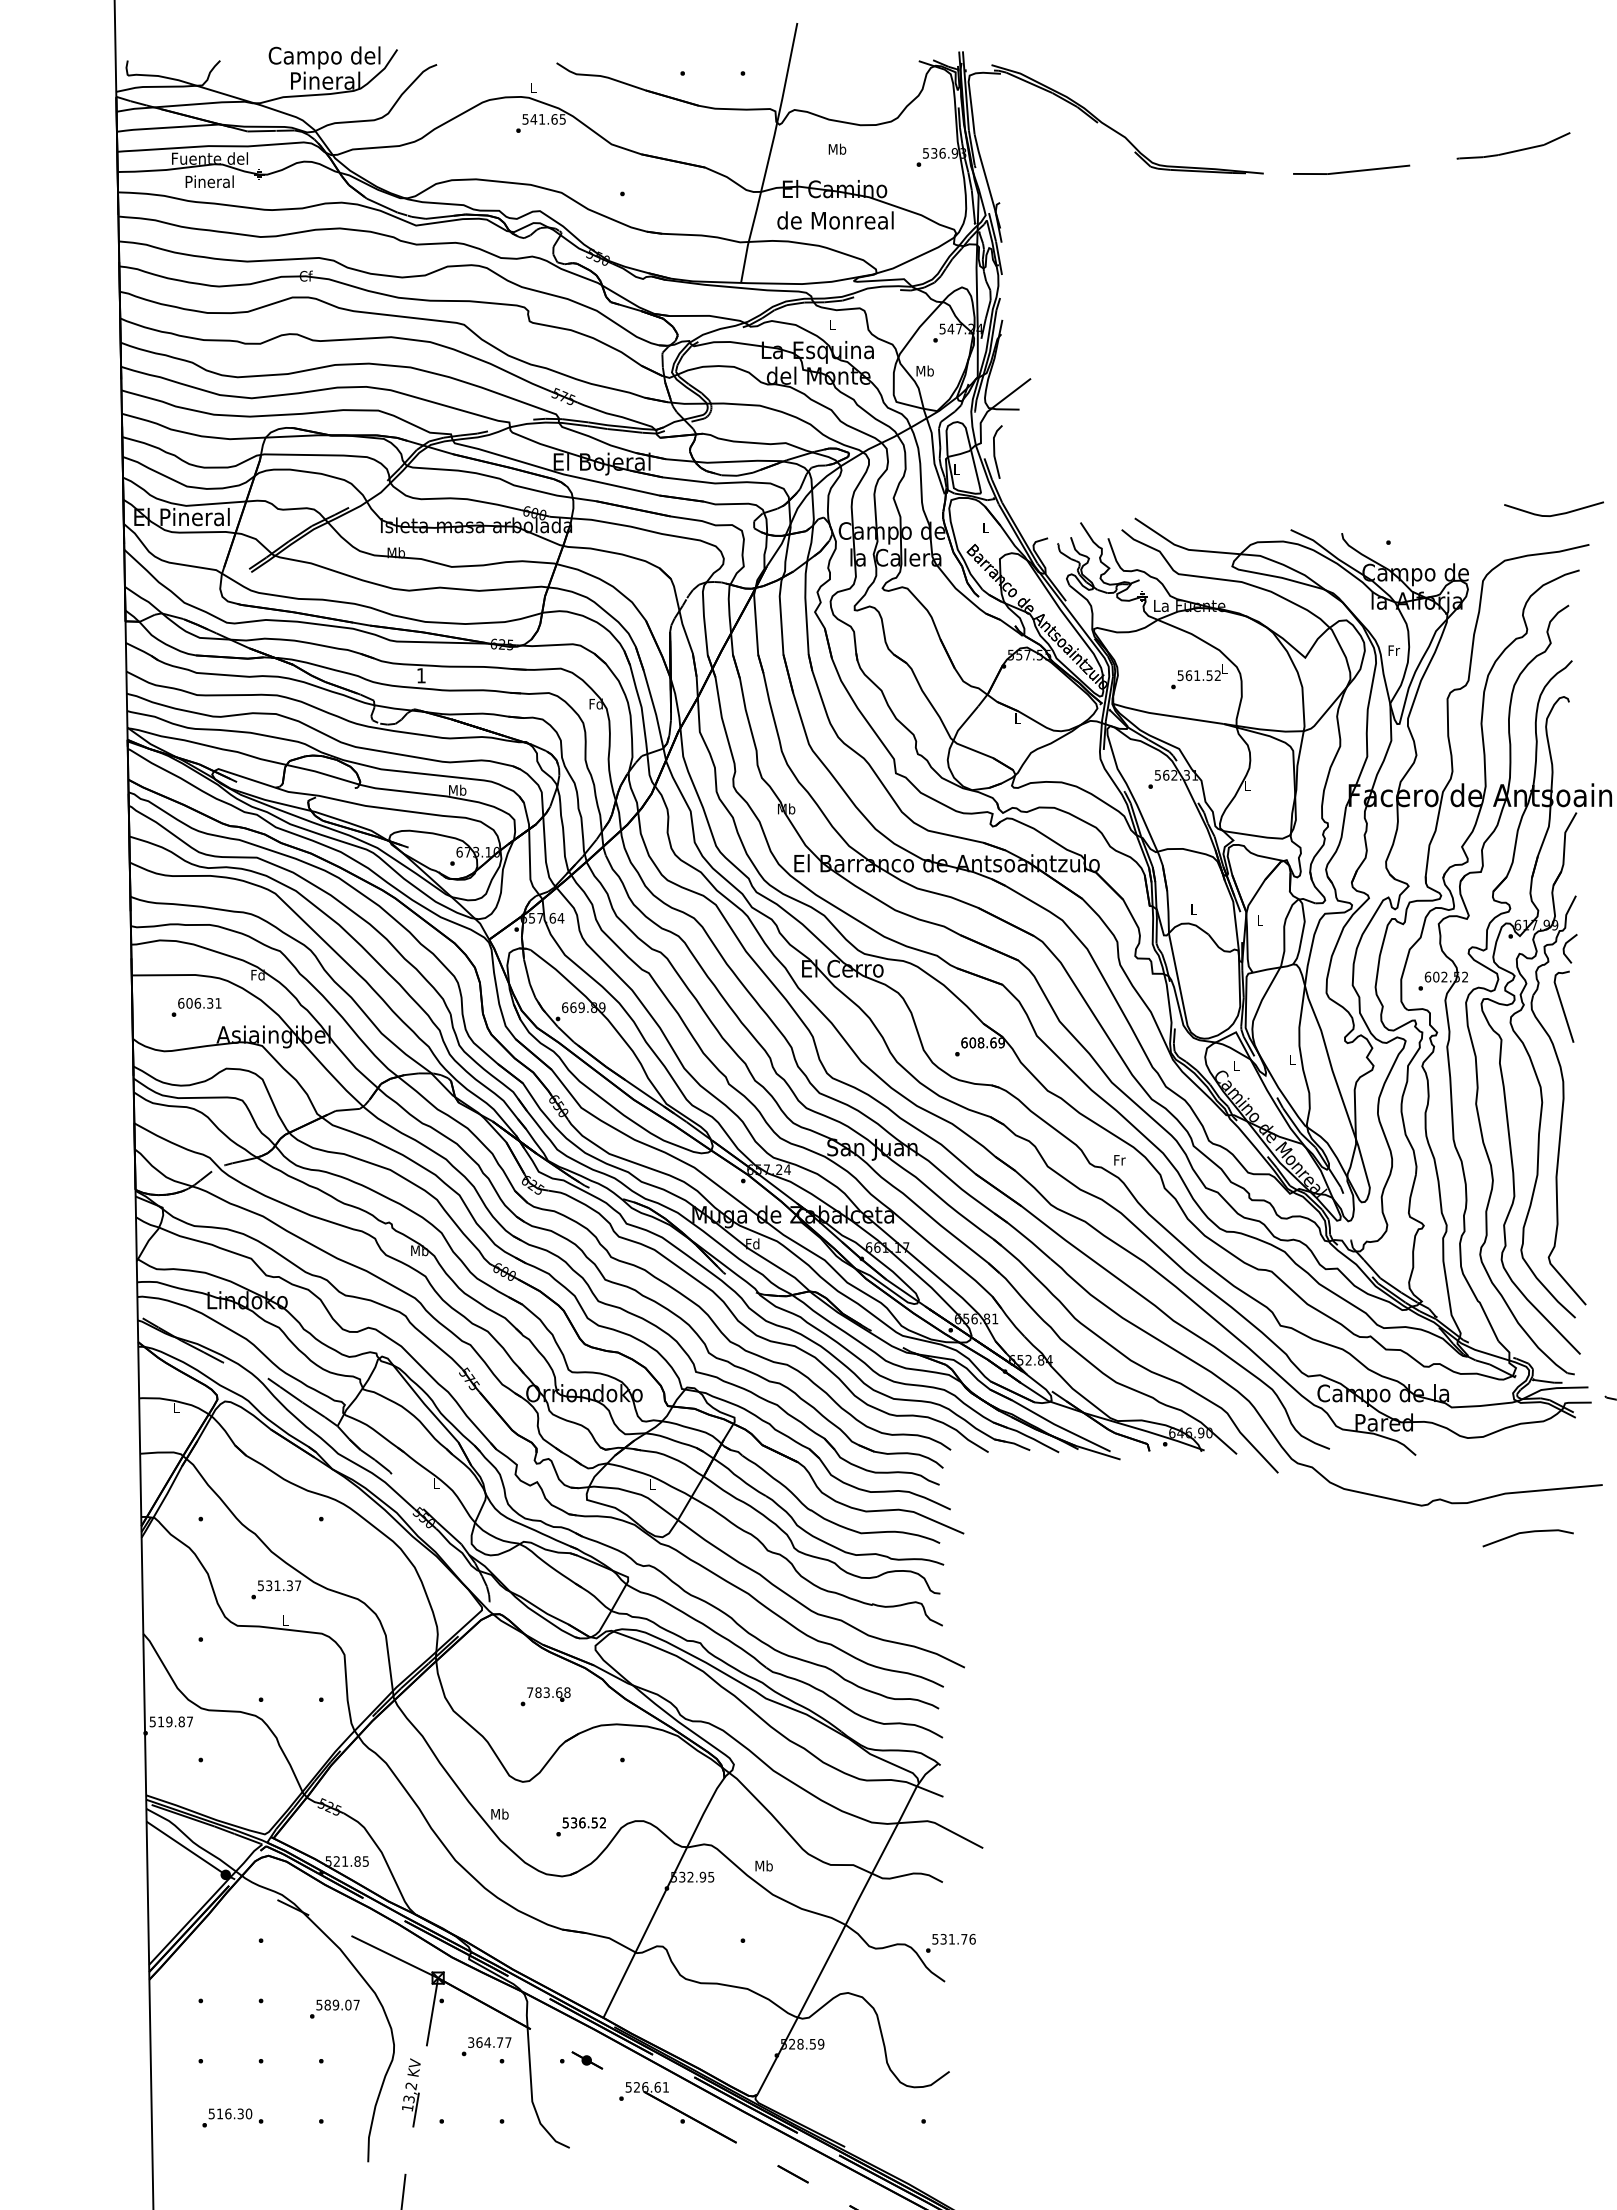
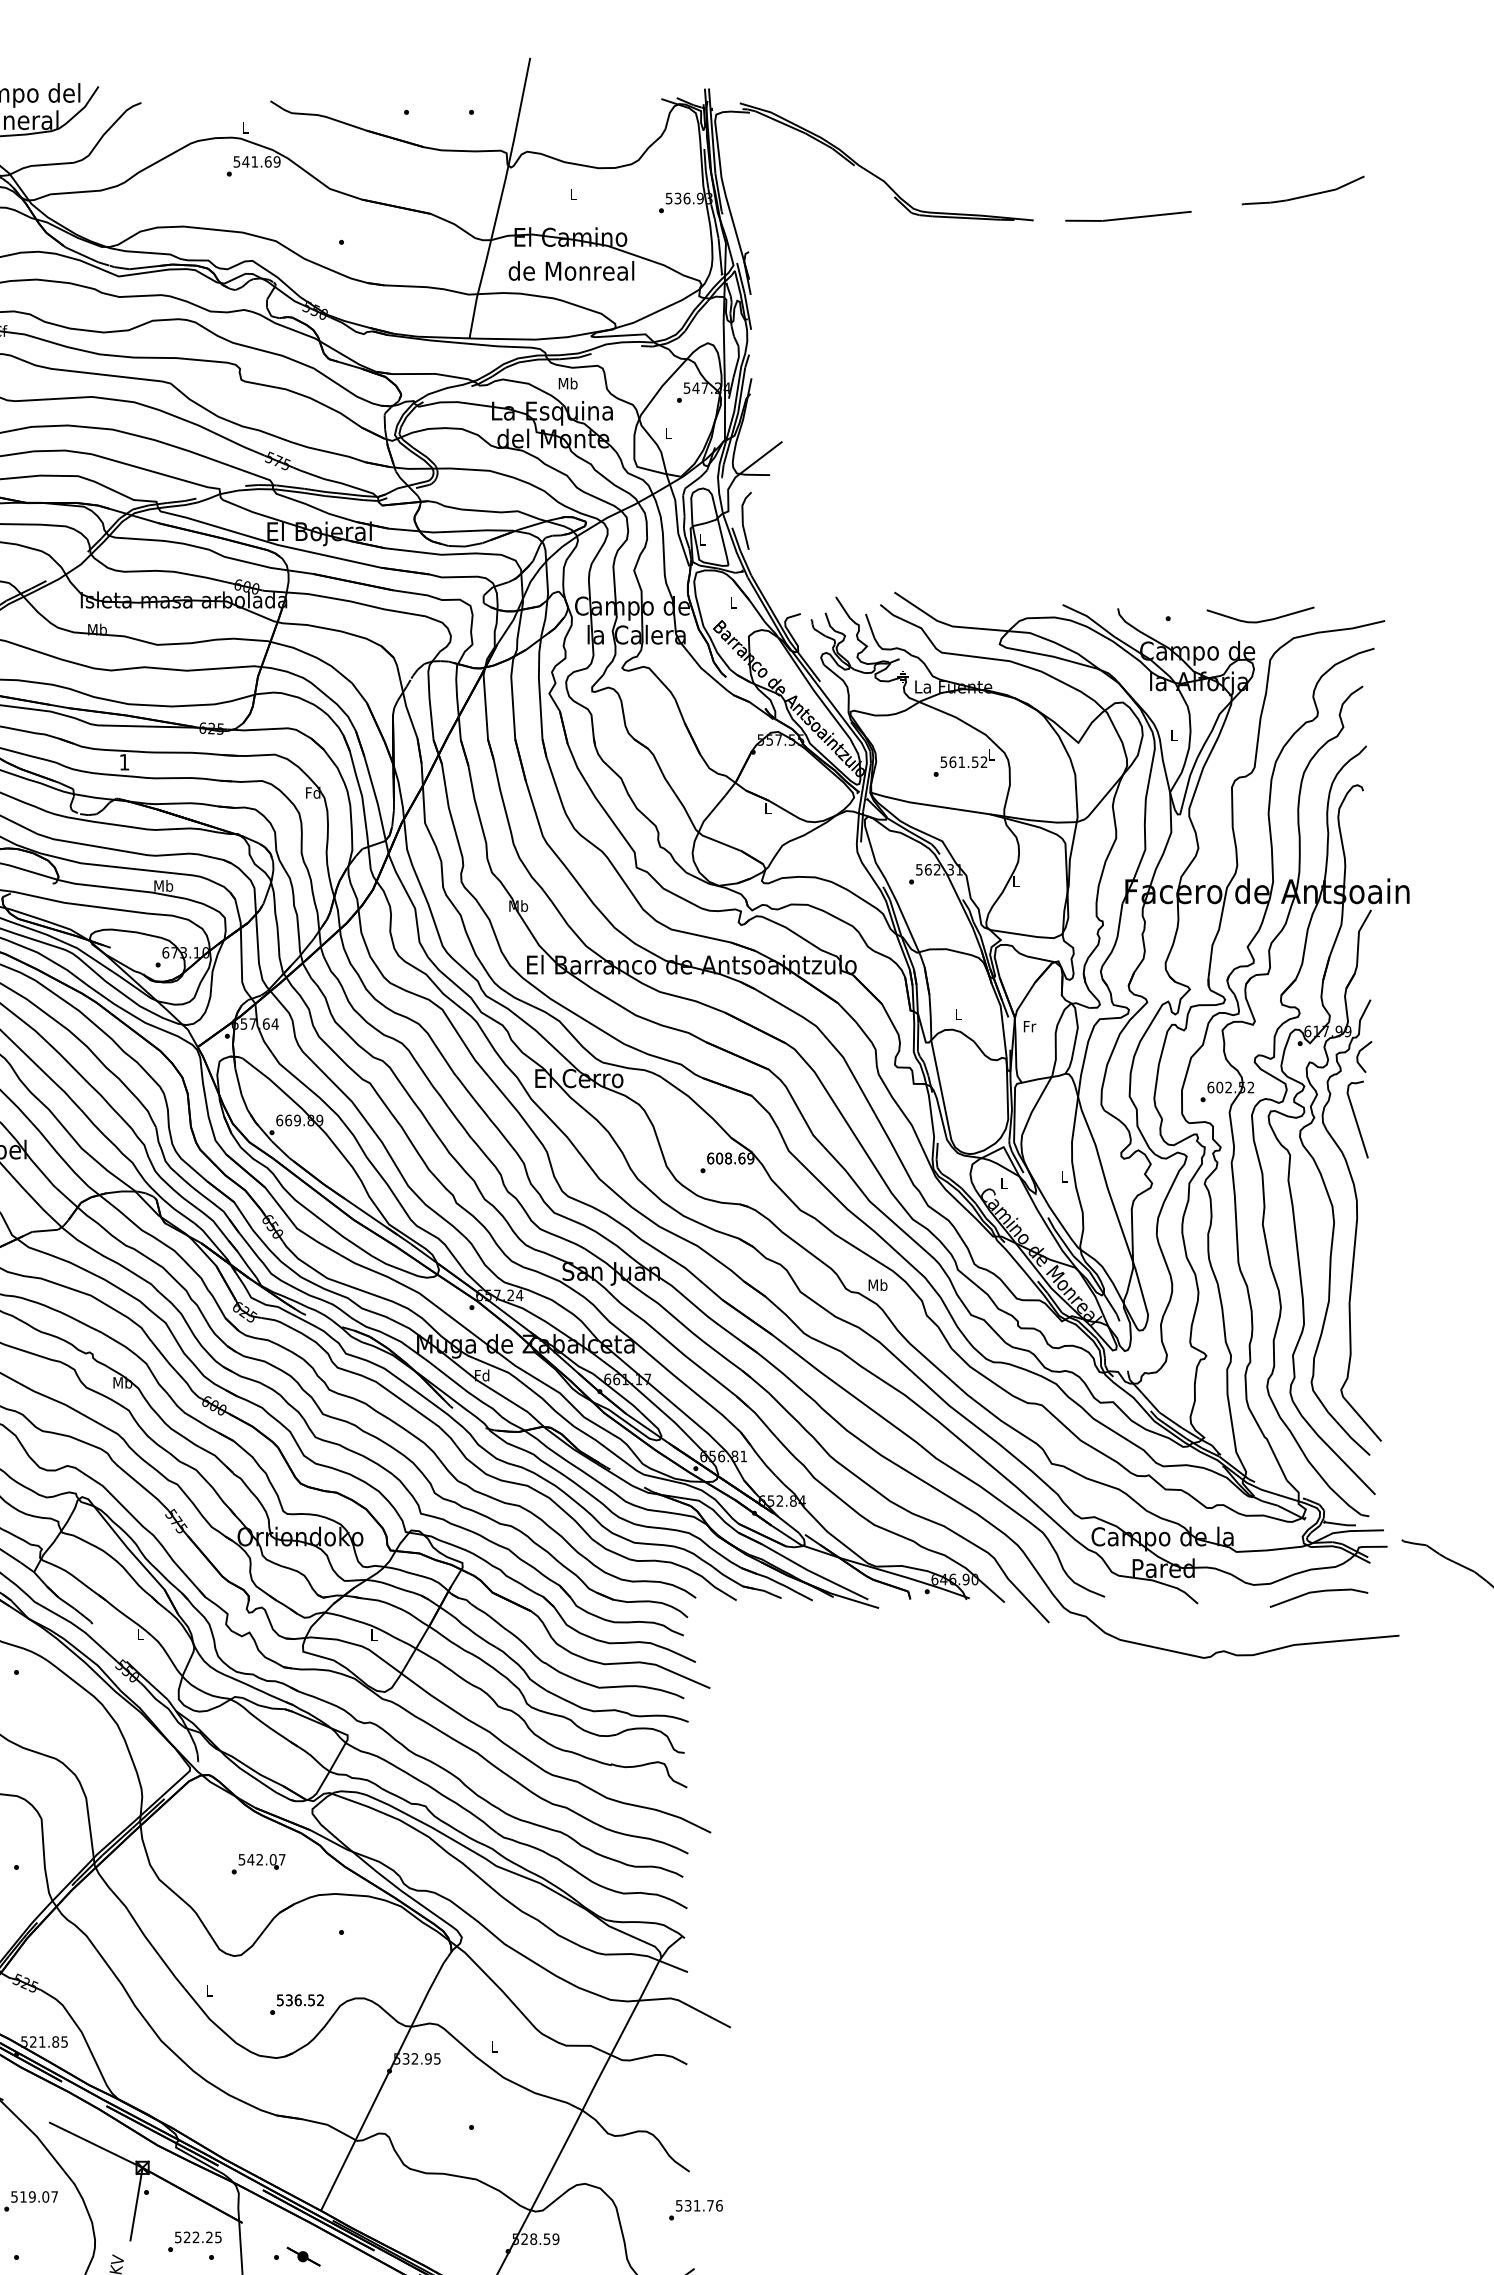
text: (562, 119) -> (276, 162), 541.65 -> 541.69
text: (837, 148) -> (573, 193), Mb -> L
text: (832, 324) -> (568, 383), L -> Mb
text: (924, 370) -> (667, 432), Mb -> L
curve: (1553, 514) -> (1259, 620), moved
text: (1394, 650) -> (1174, 735), Fr -> L
text: (1260, 920) -> (1030, 1026), L -> Fr
text: (1119, 1159) -> (877, 1284), Fr -> Mb
line: (1527, 1533) -> (1318, 1593), moved
text: (548, 1692) -> (261, 1859), 783.68 -> 542.07
text: (499, 1813) -> (208, 1990), Mb -> L
text: (763, 1865) -> (493, 2046), Mb -> L
text: (950, 1942) -> (695, 2209), moved
text: (327, 2004) -> (23, 2196), 589.07 -> 519.07
text: (489, 2042) -> (198, 2237), 364.77 -> 522.25

